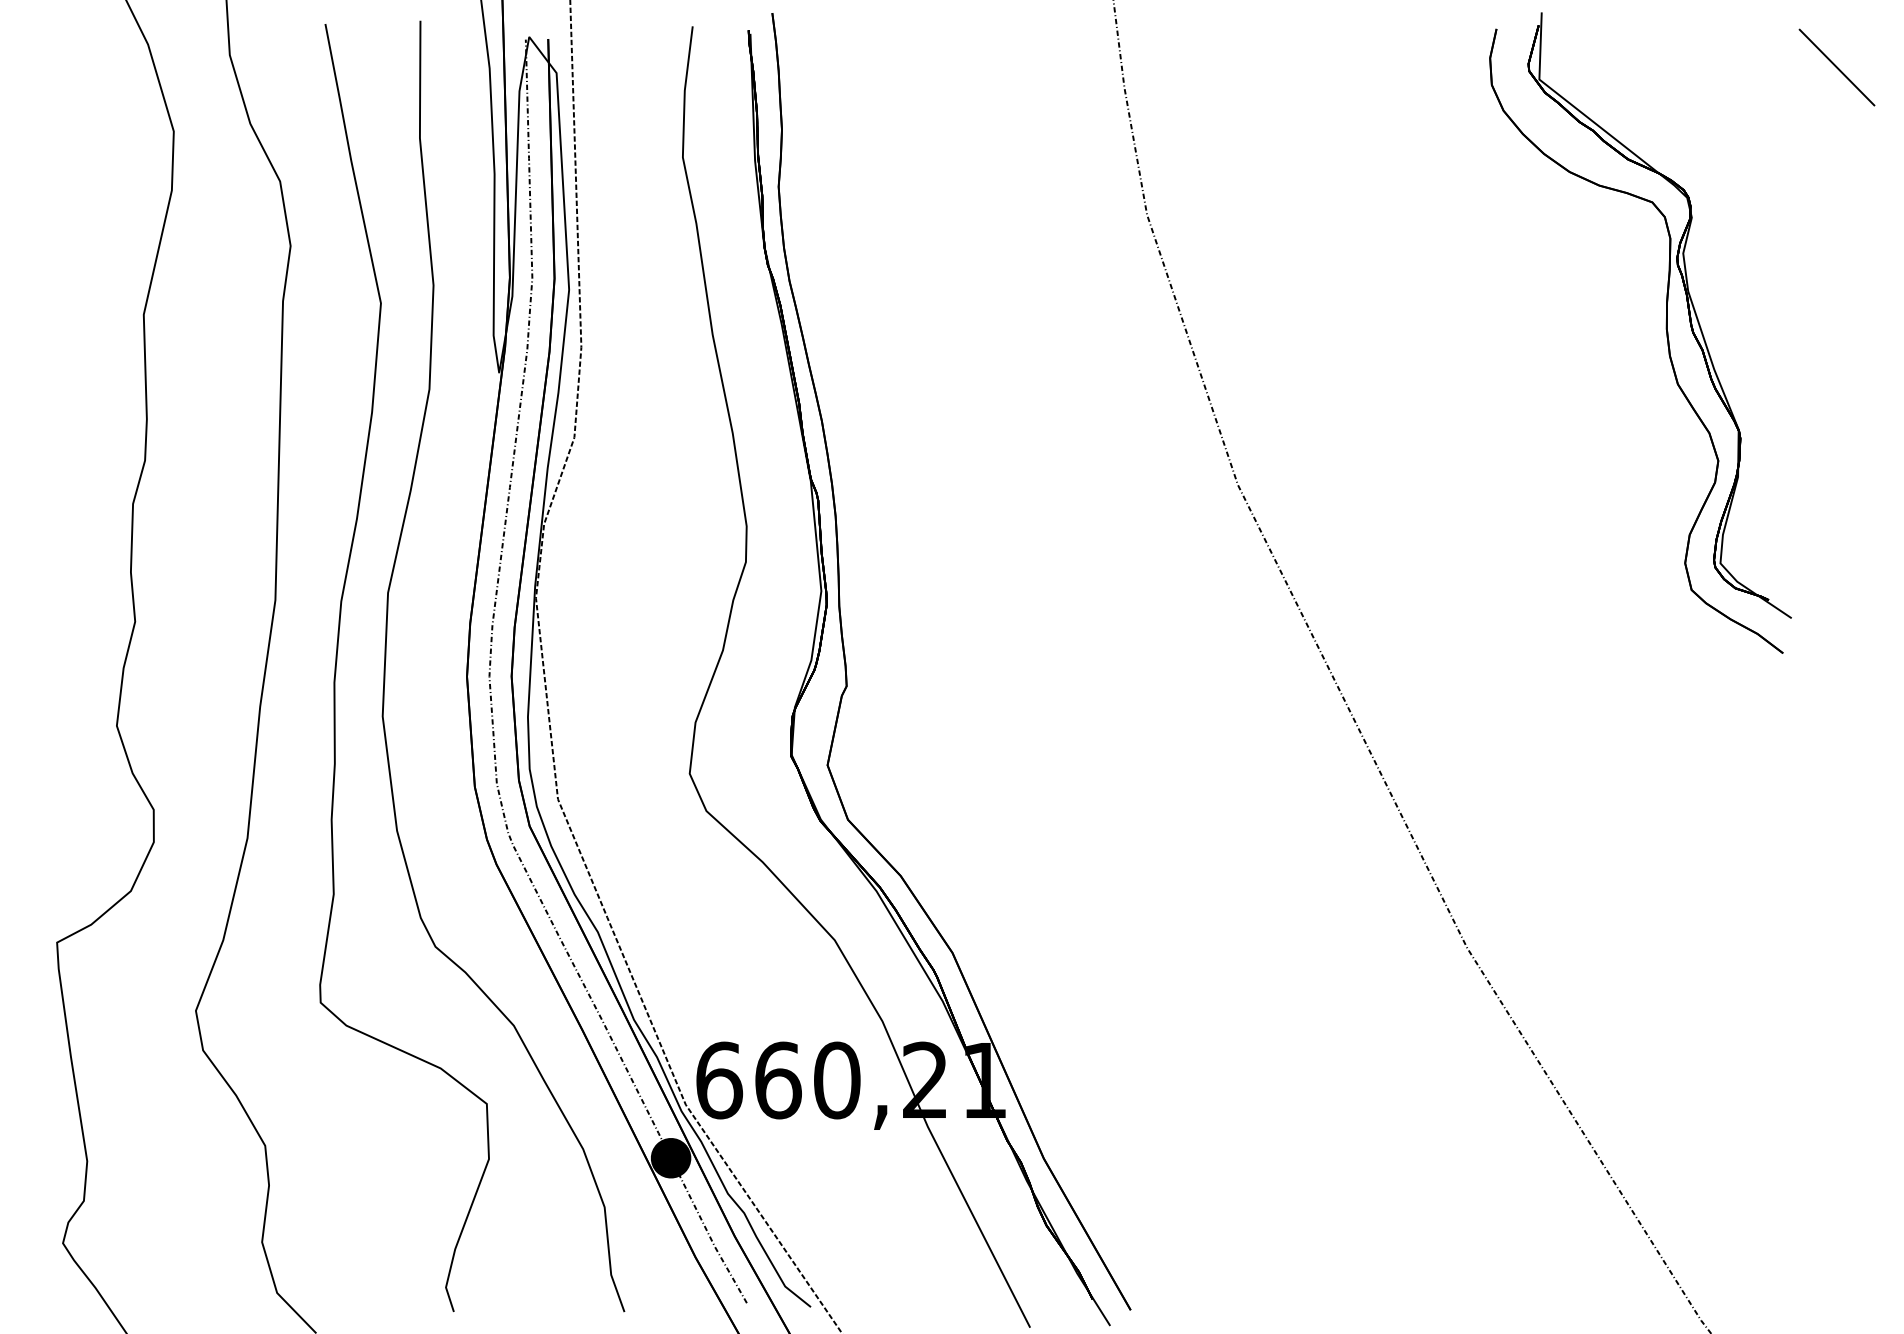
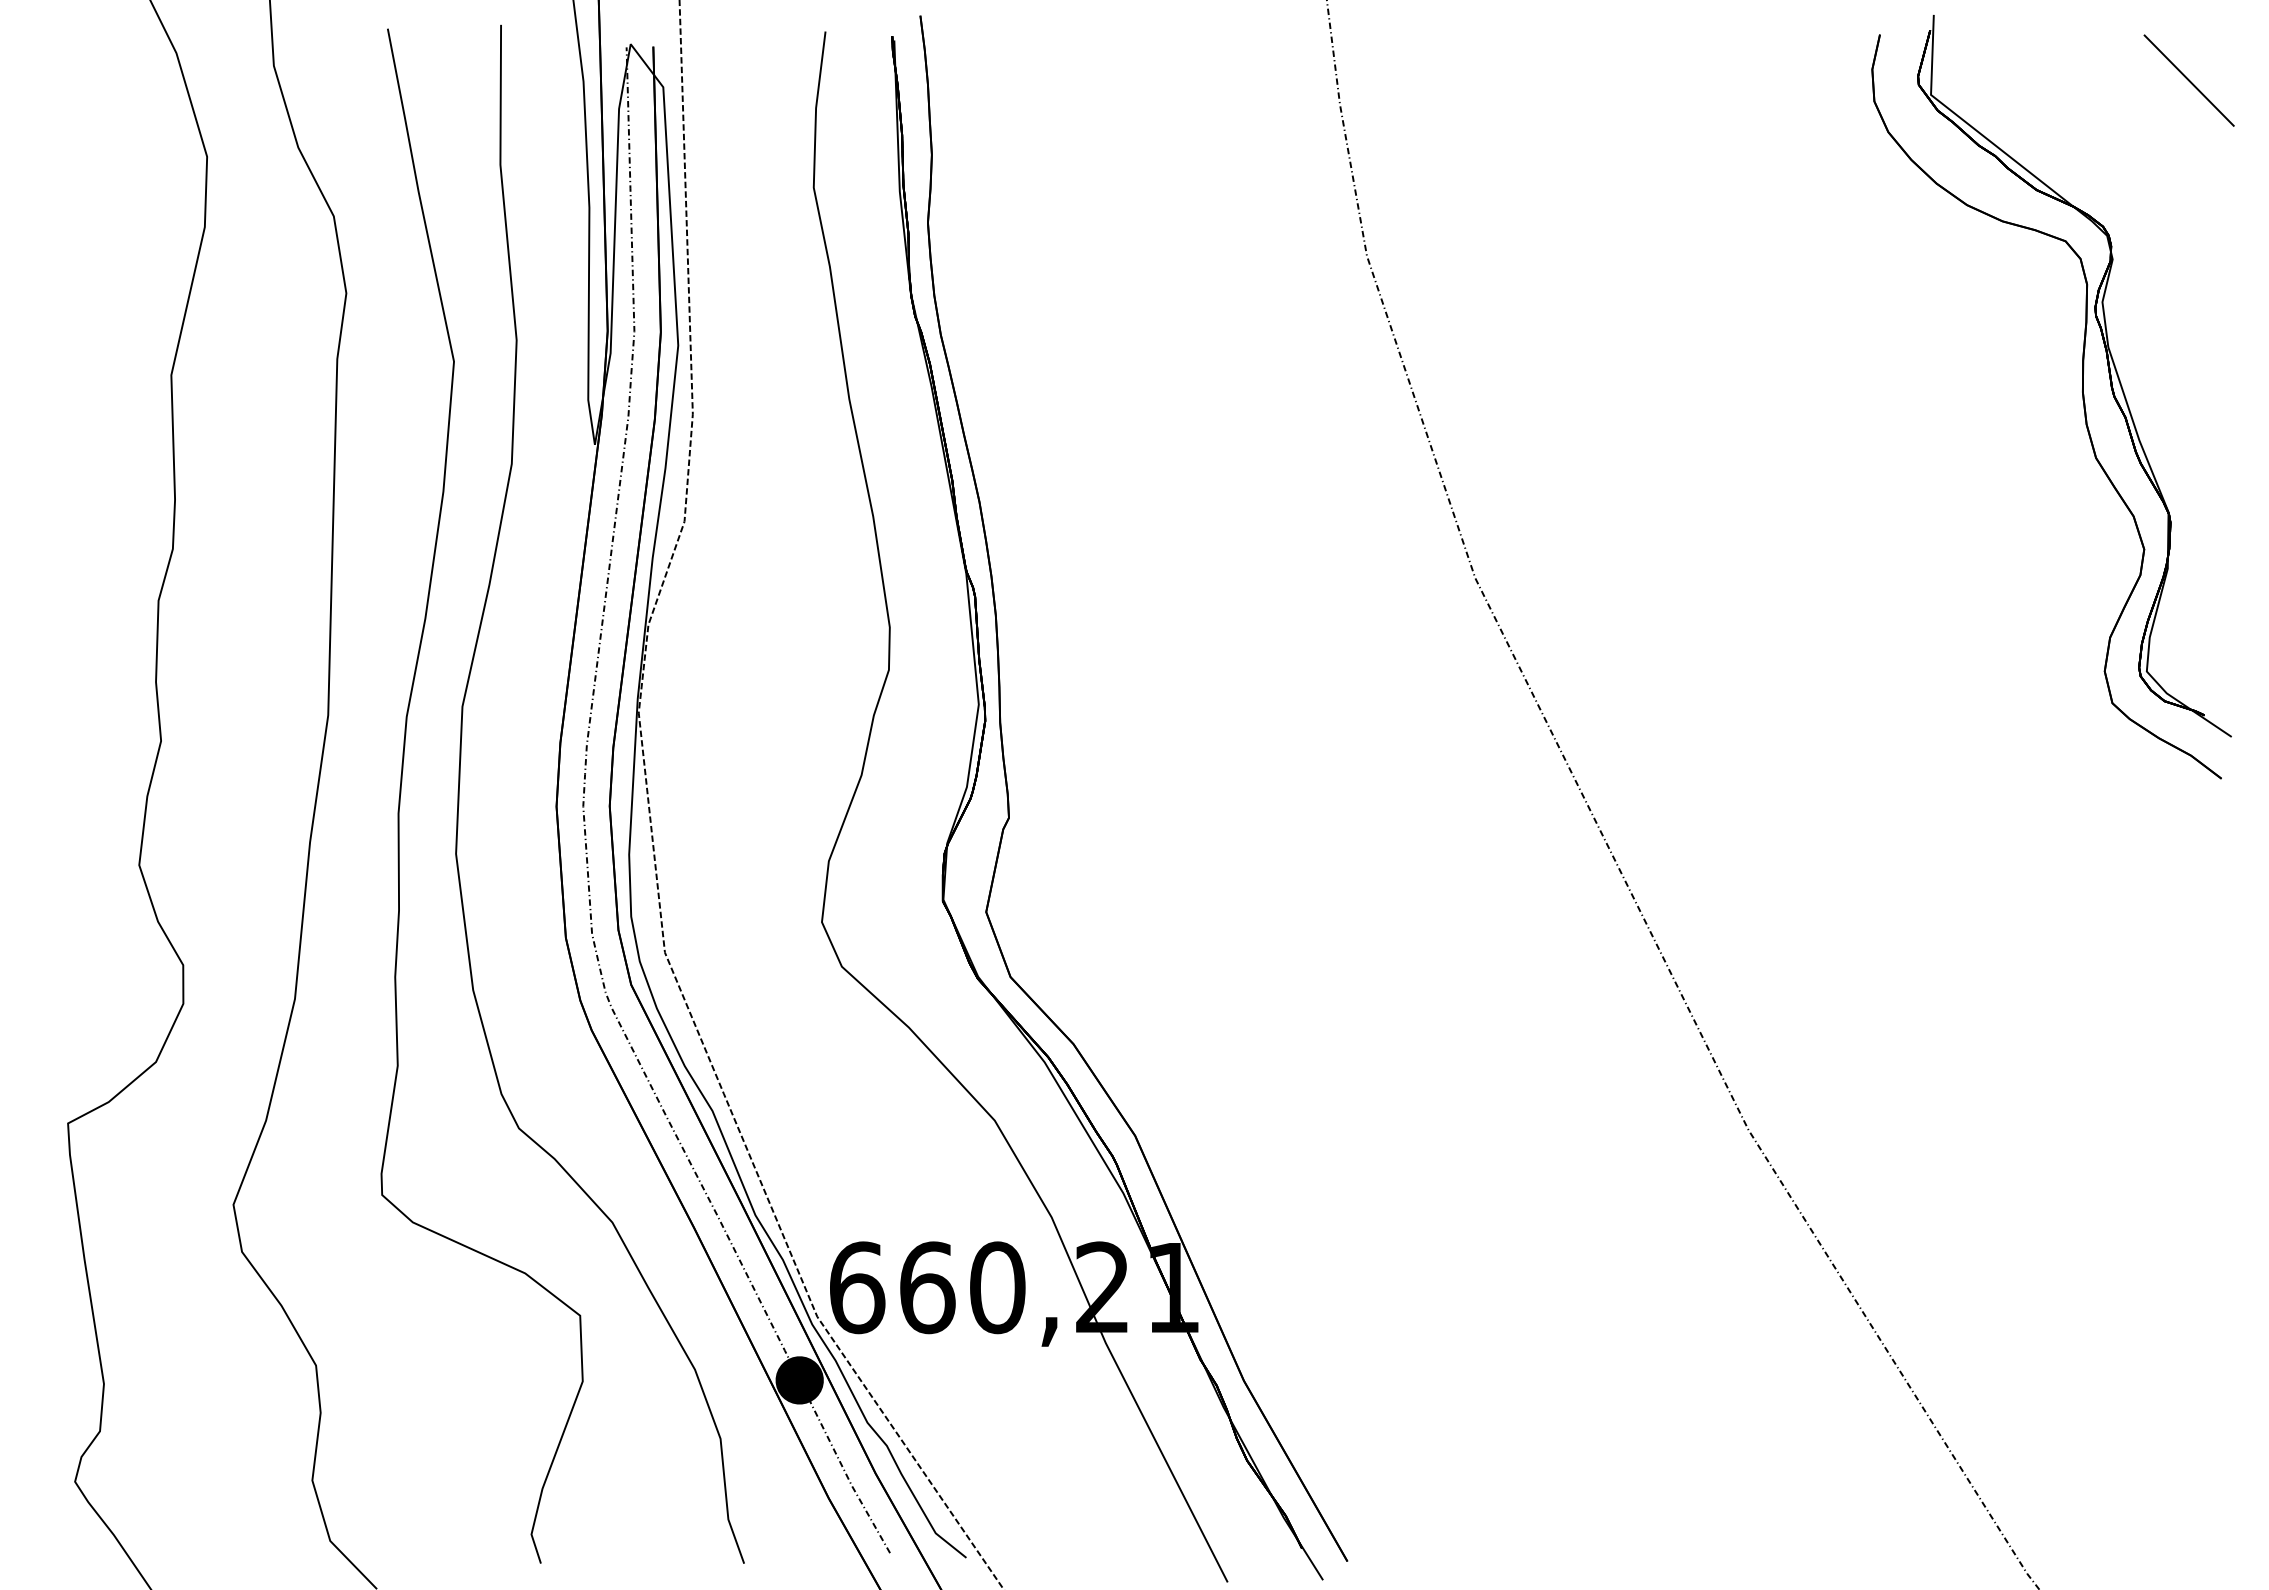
part: (1665, 329) -> (2081, 392), moved

